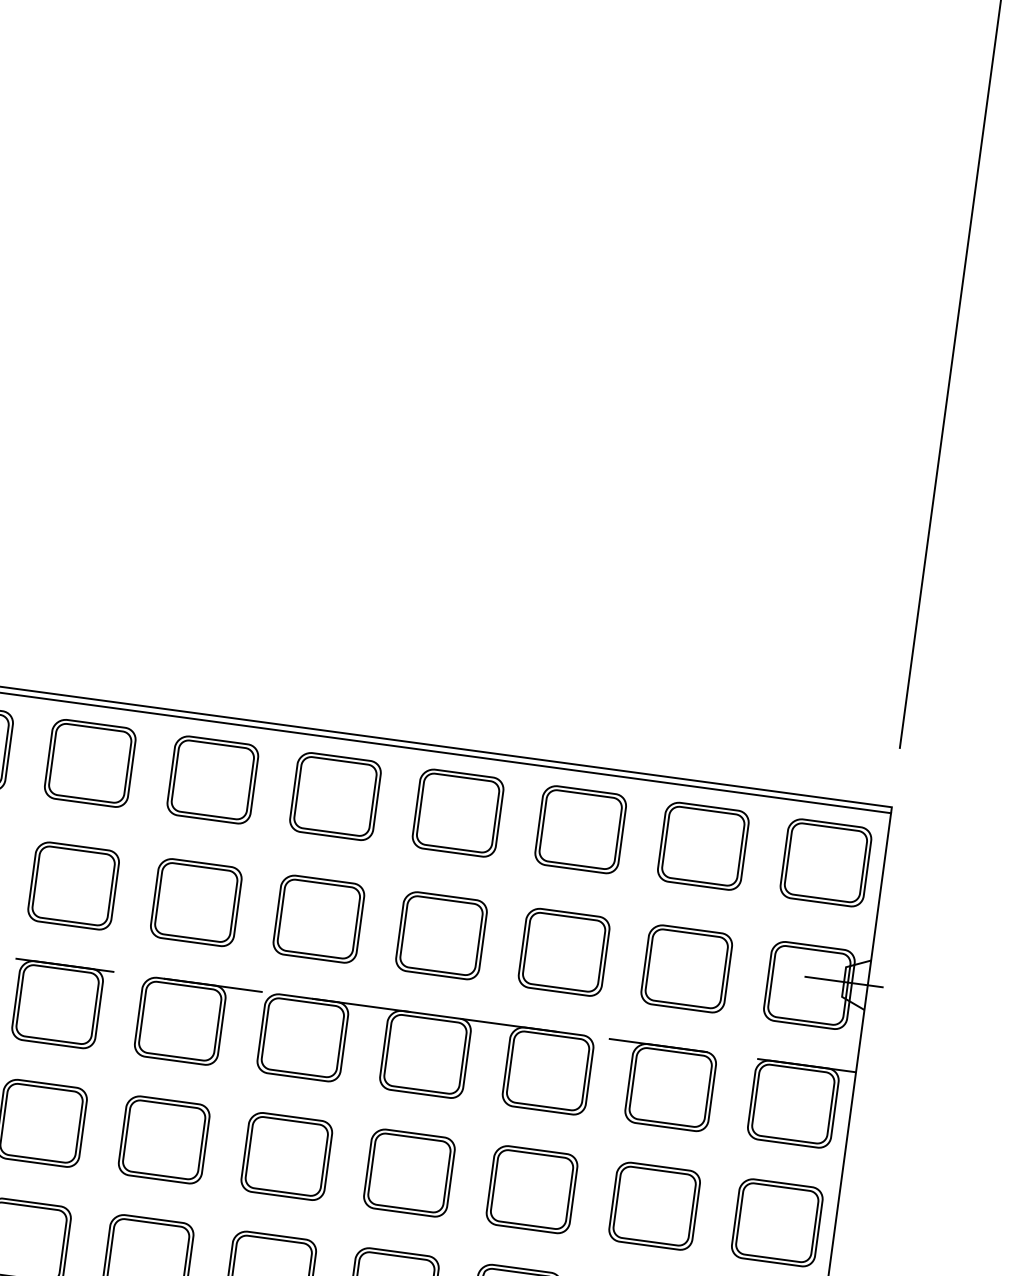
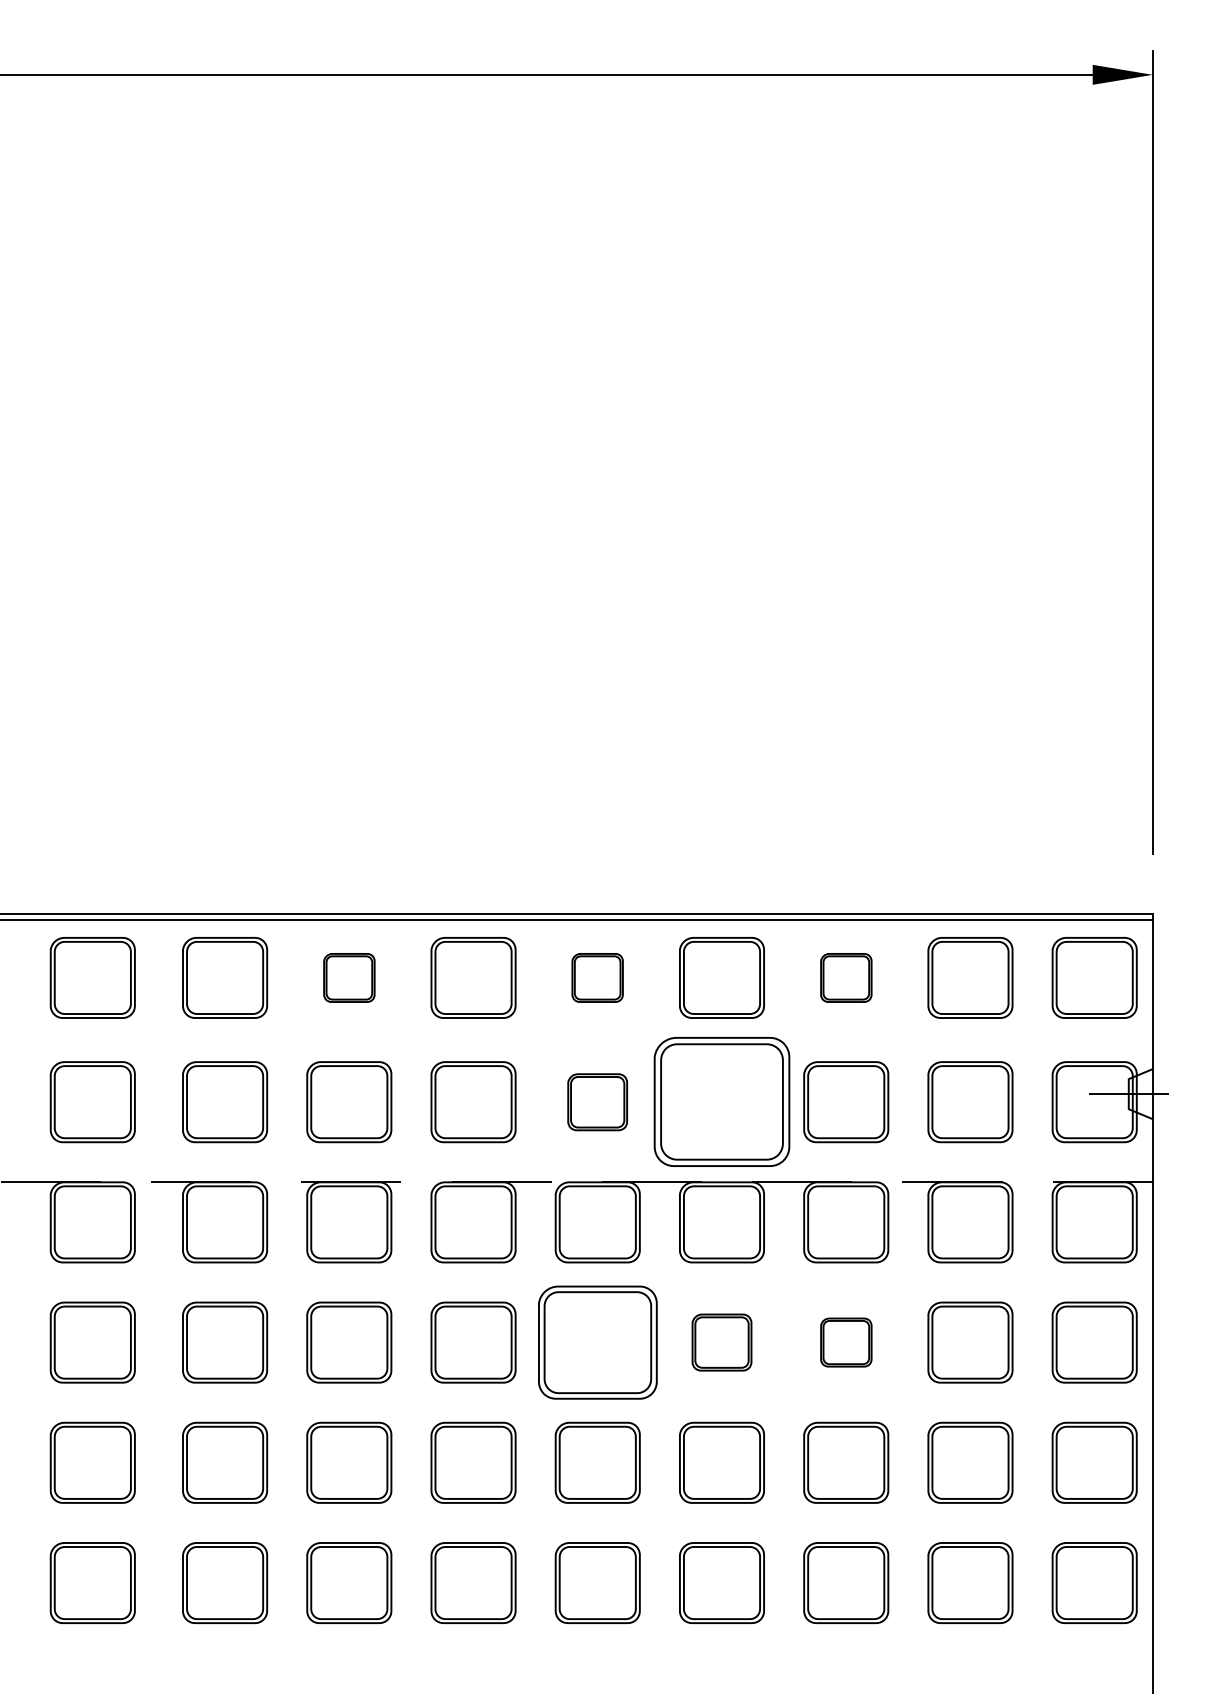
part: (90, 762) -> (349, 977), size x0.6
part: (335, 796) -> (597, 977), size x0.6
part: (581, 829) -> (846, 977), size x0.6
part: (318, 919) -> (597, 1102), size x0.7
part: (440, 935) -> (721, 1102), size x1.6
part: (286, 1156) -> (597, 1342), size x1.4
part: (408, 1172) -> (721, 1342), size x0.7
part: (532, 1189) -> (846, 1342), size x0.6

